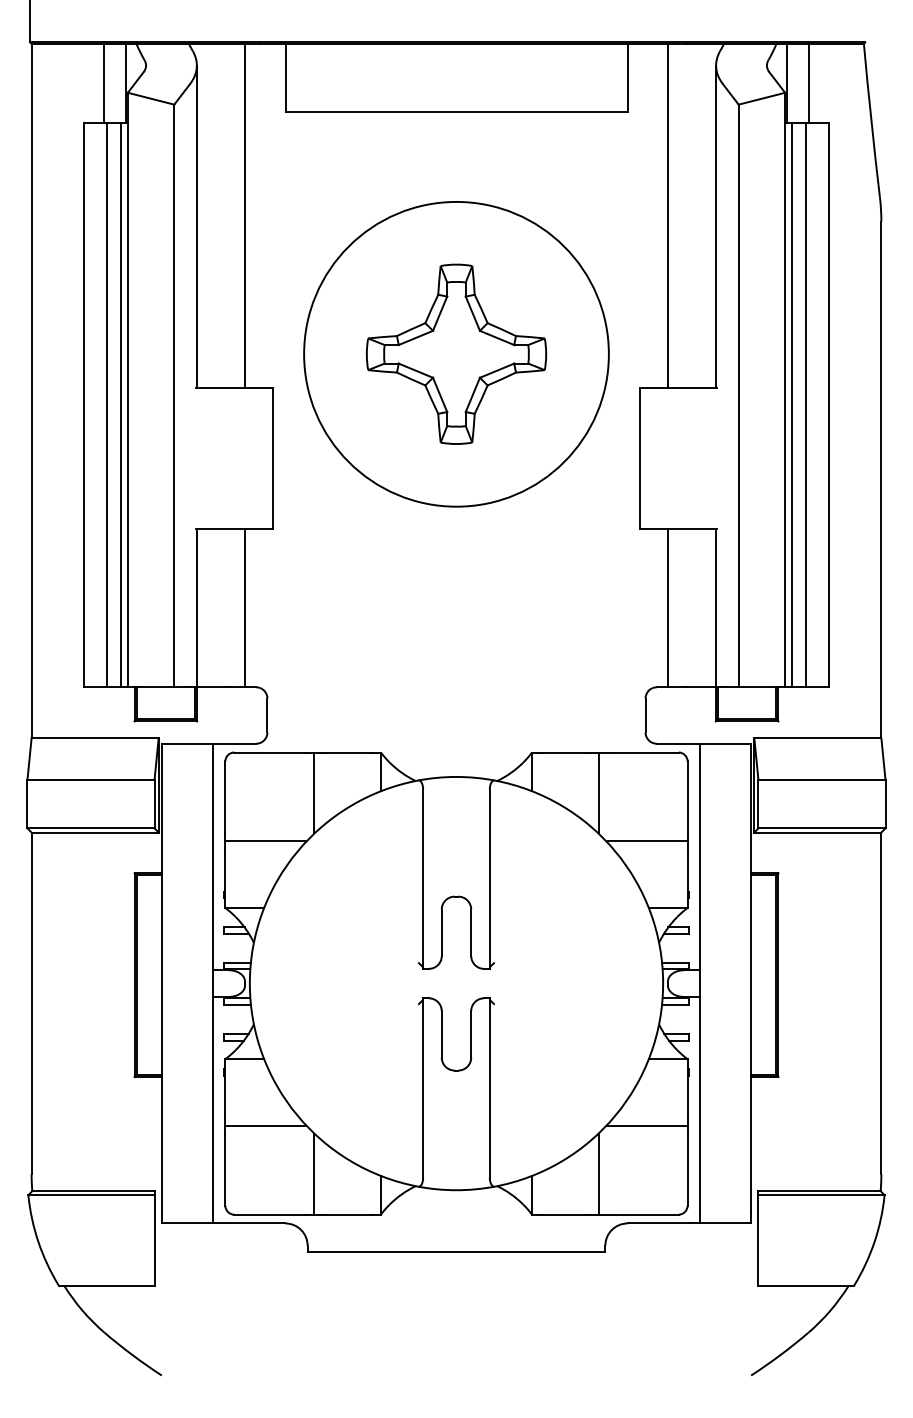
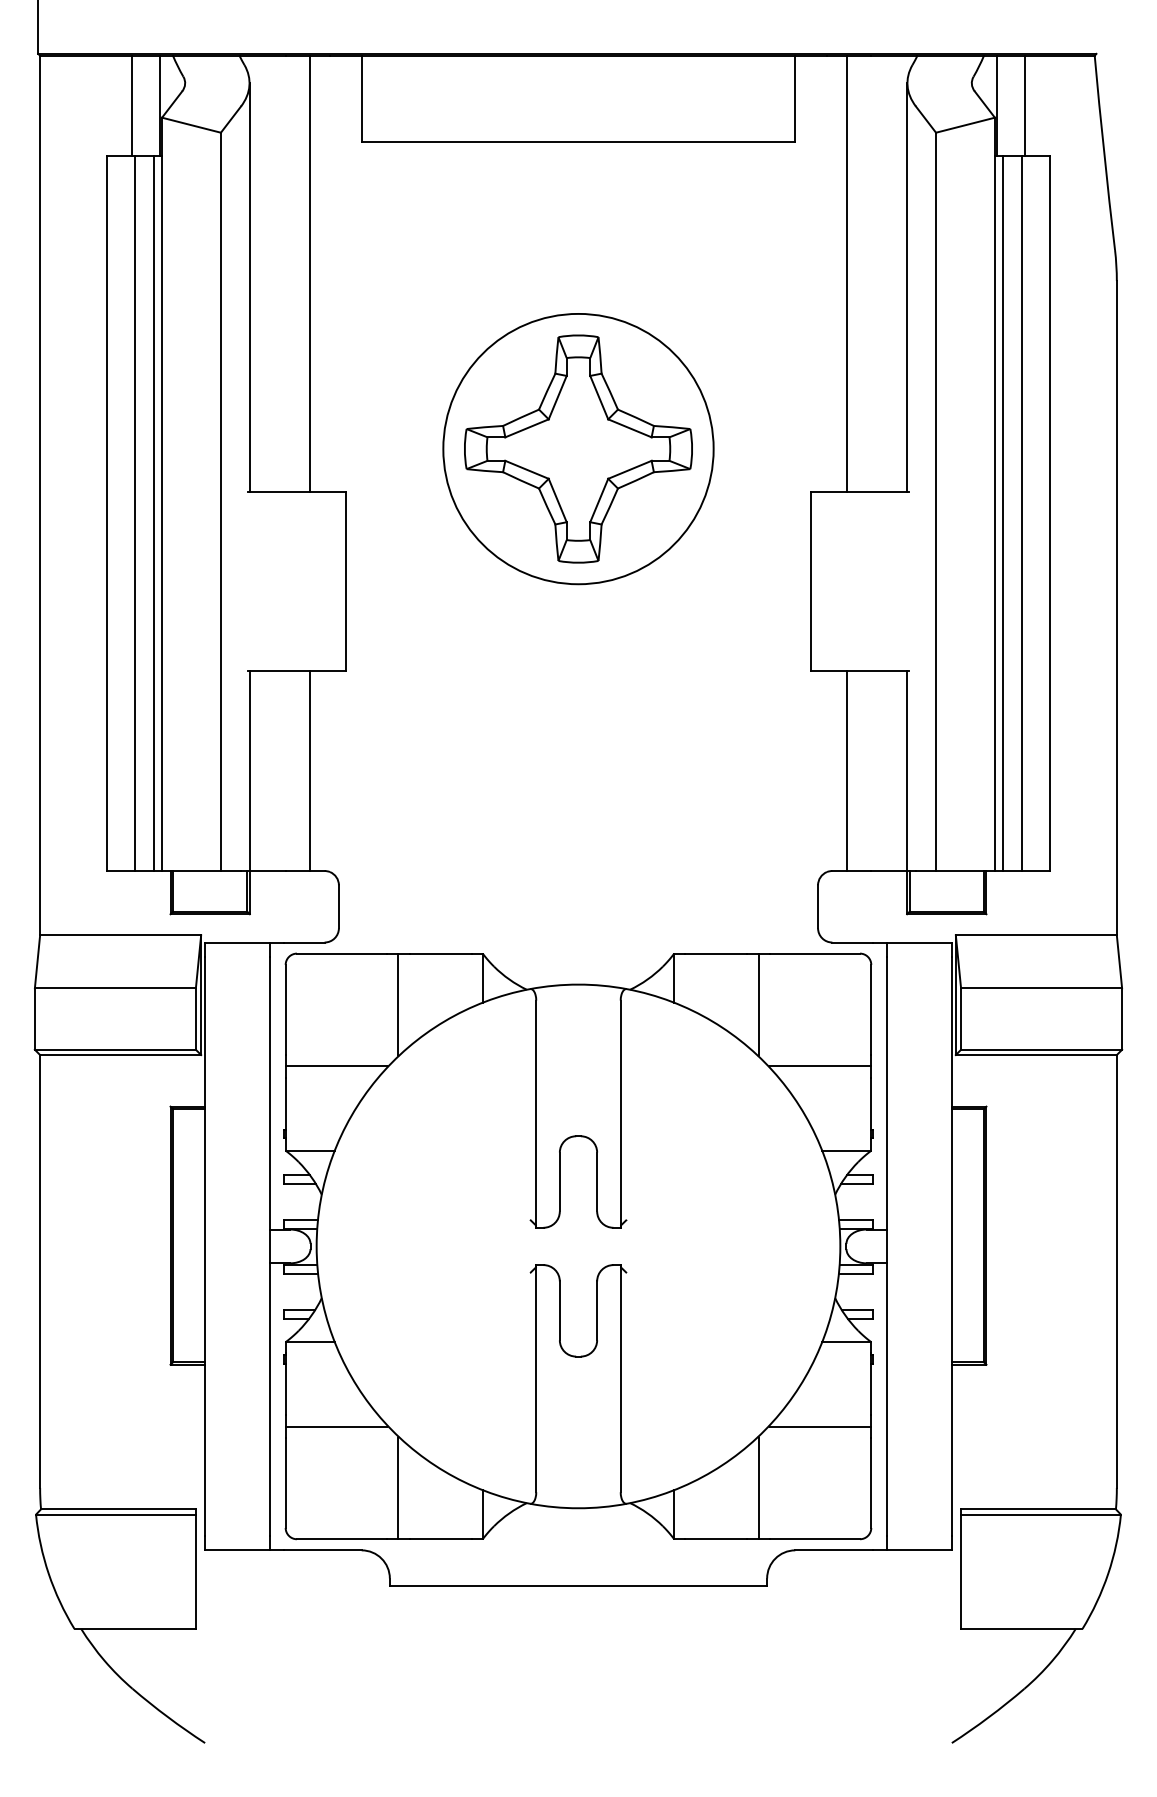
circle: (456, 354) -> (578, 449), size x0.7

